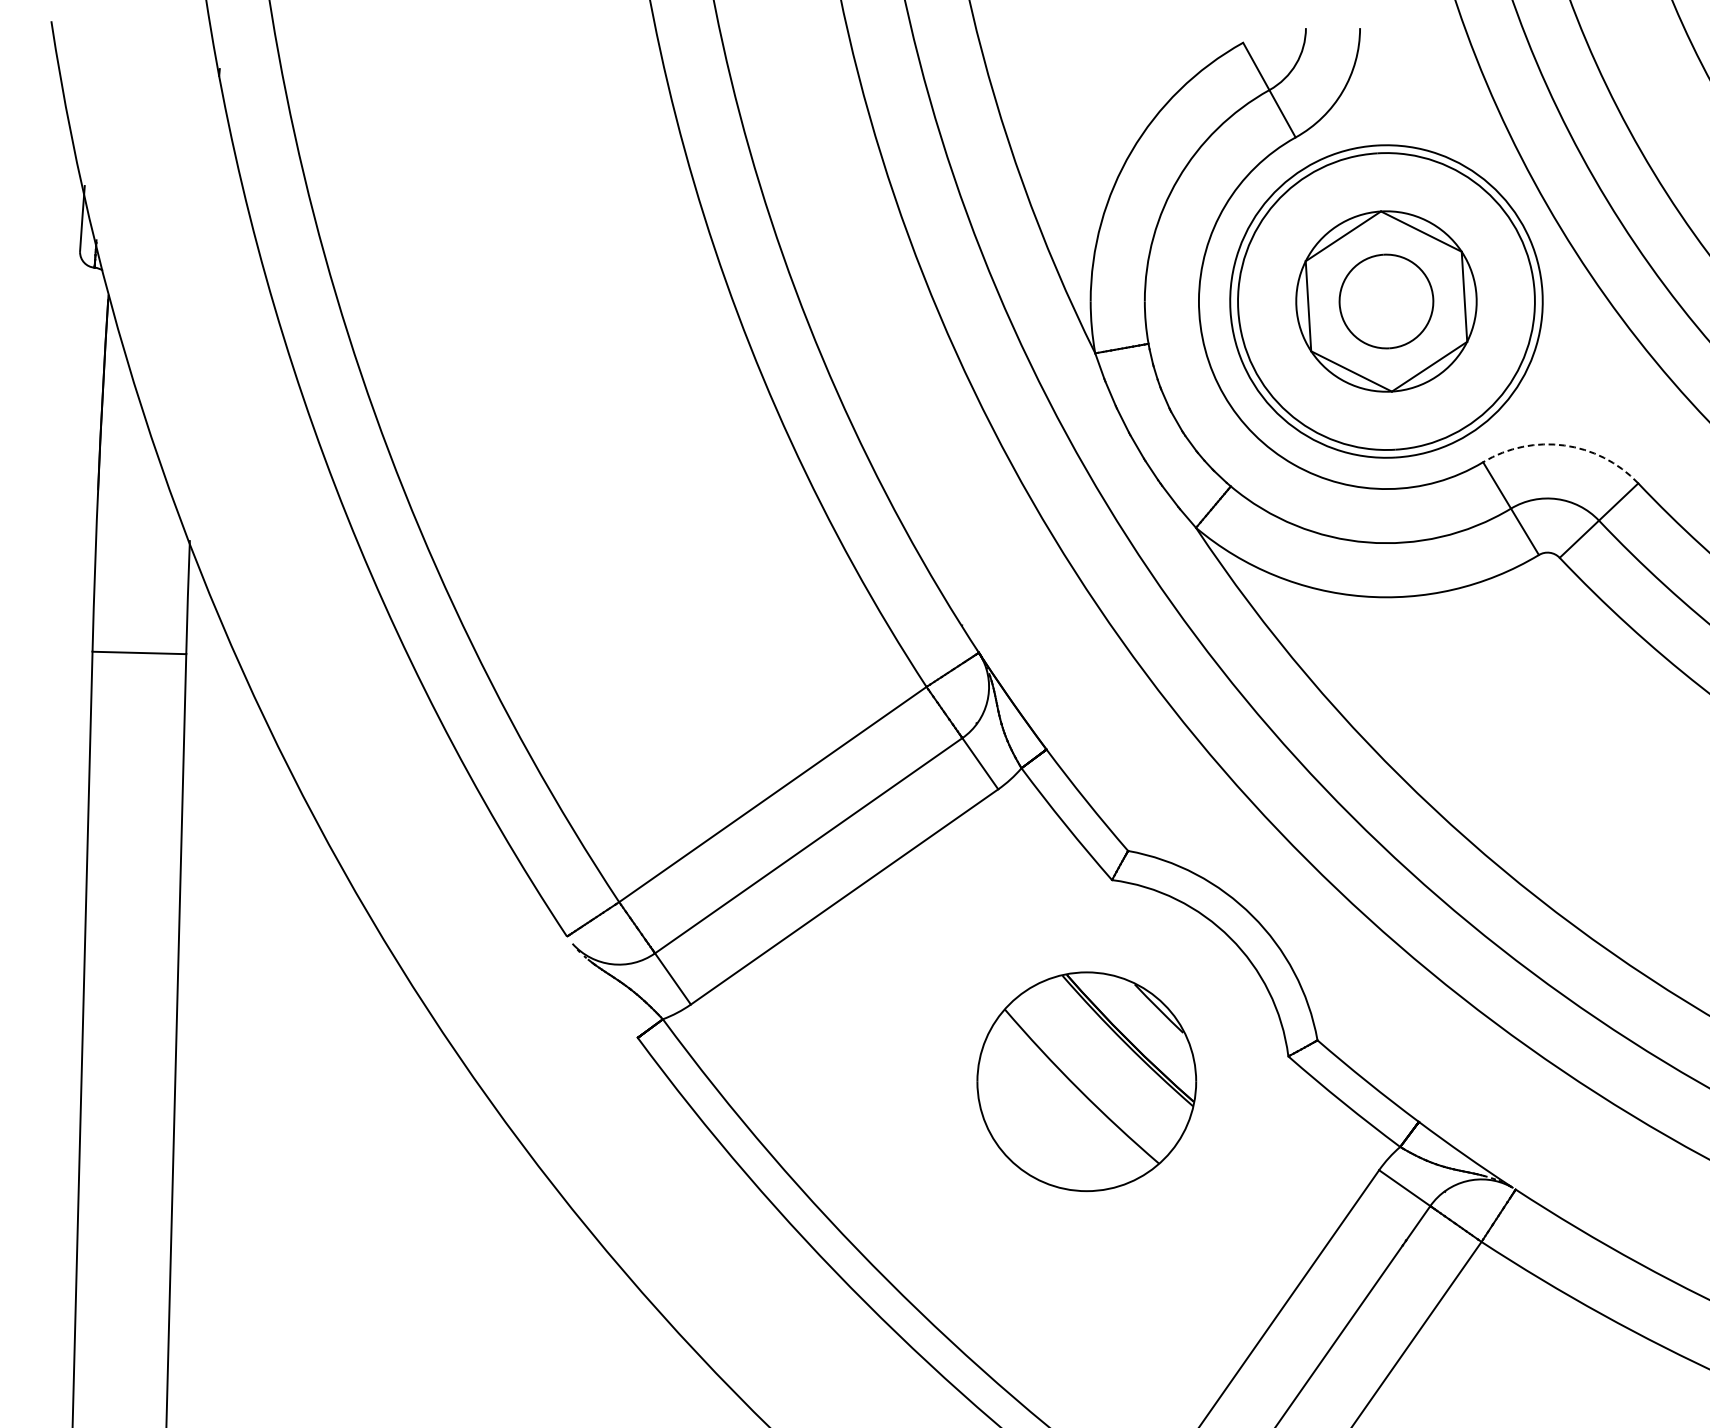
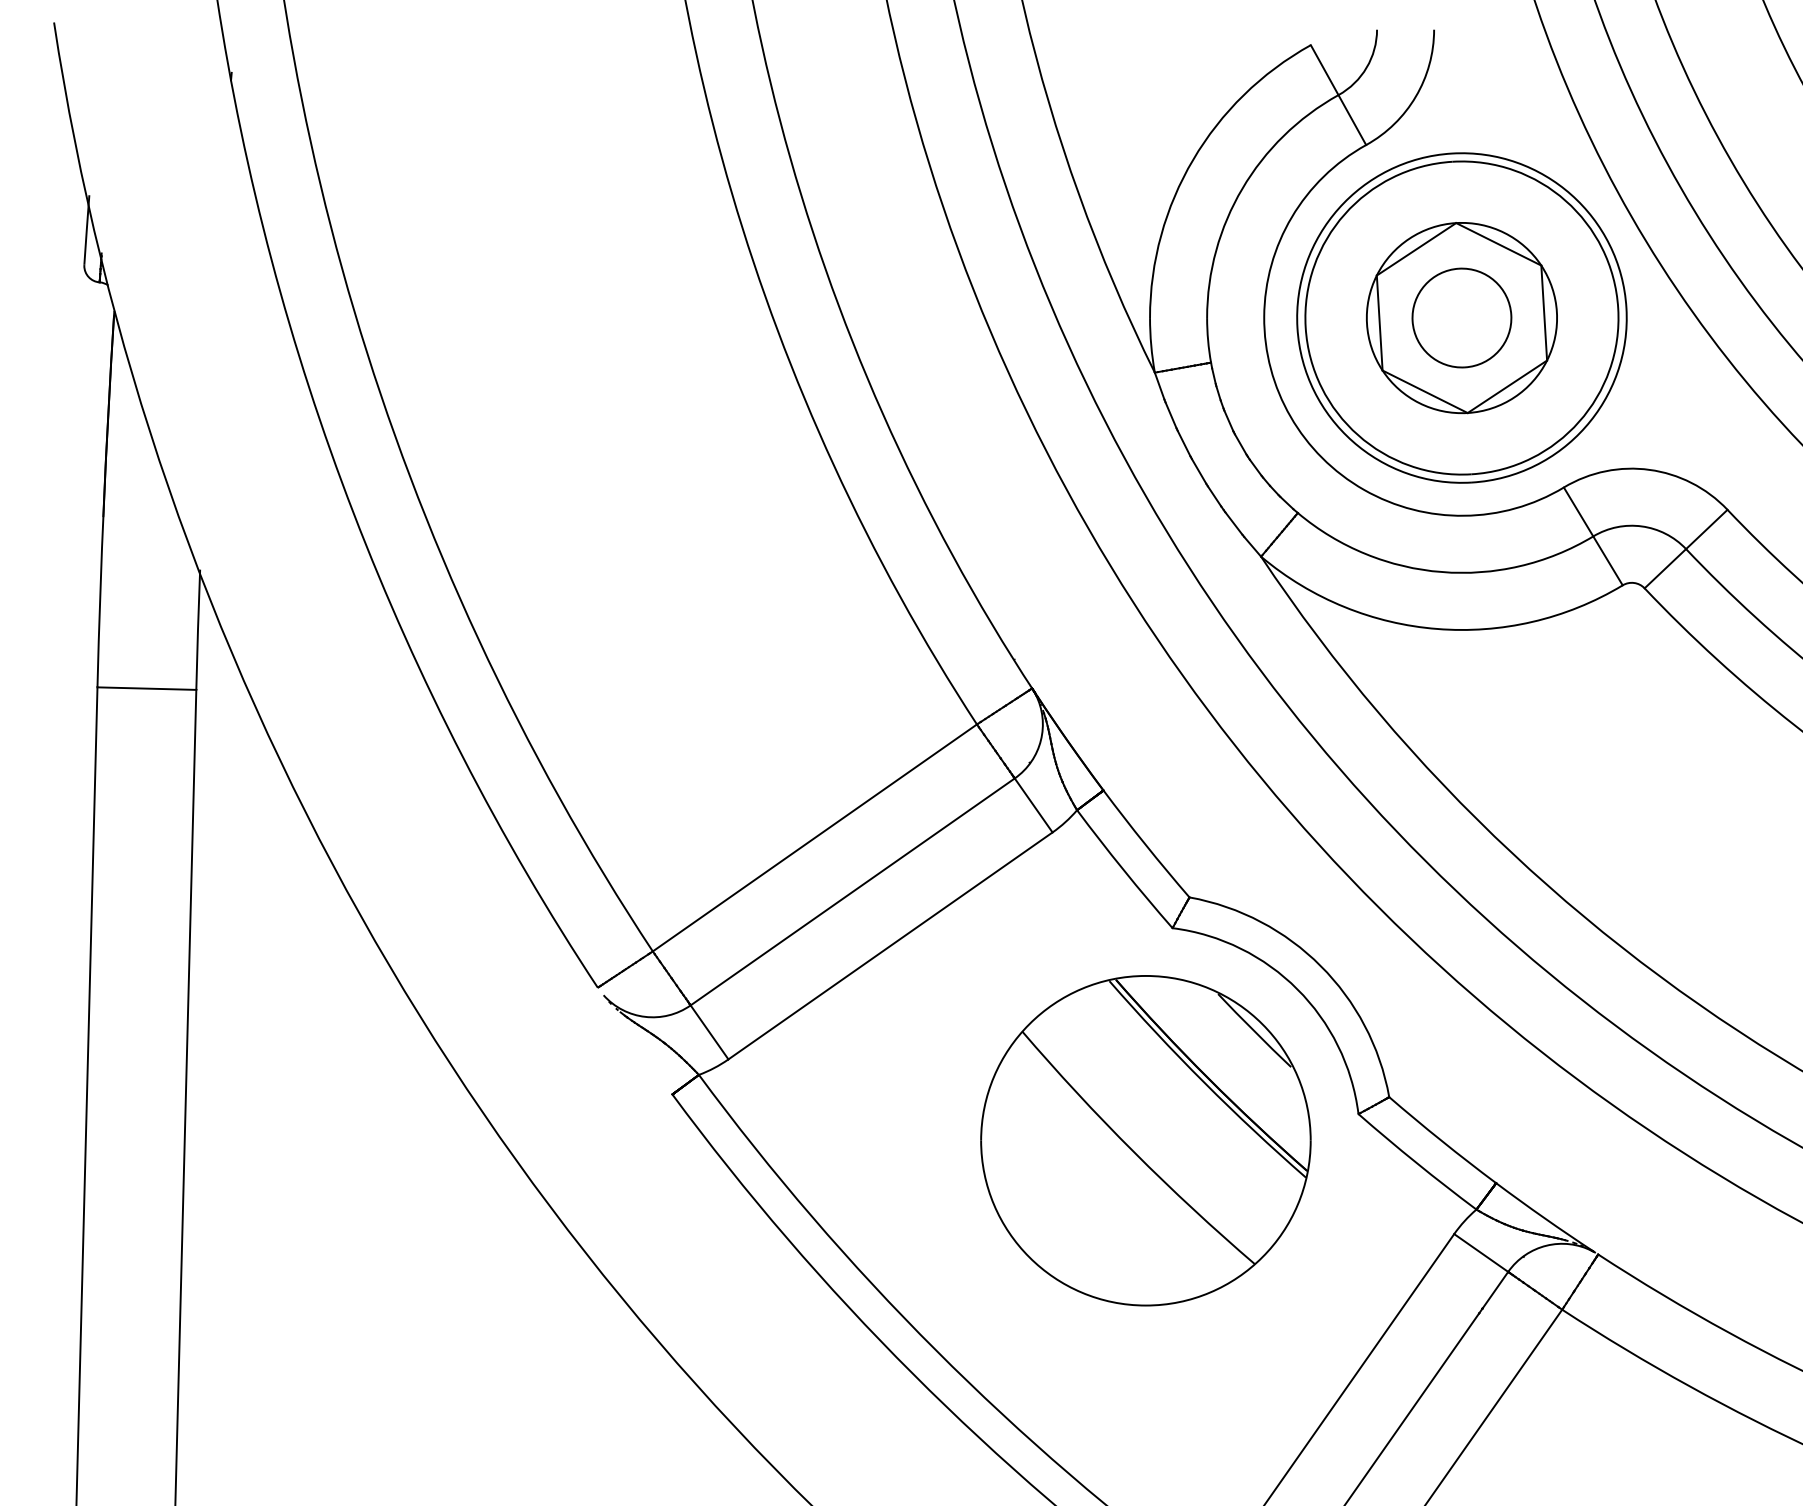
arc: (1564, 445) -> (1649, 469), dashed -> solid
part: (1086, 1081) -> (1145, 1140), size x1.43

